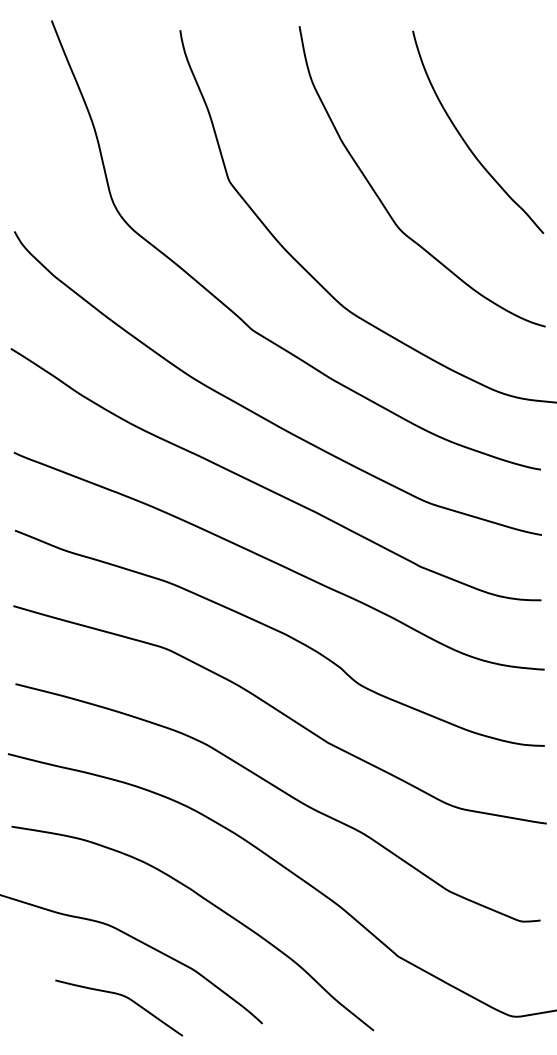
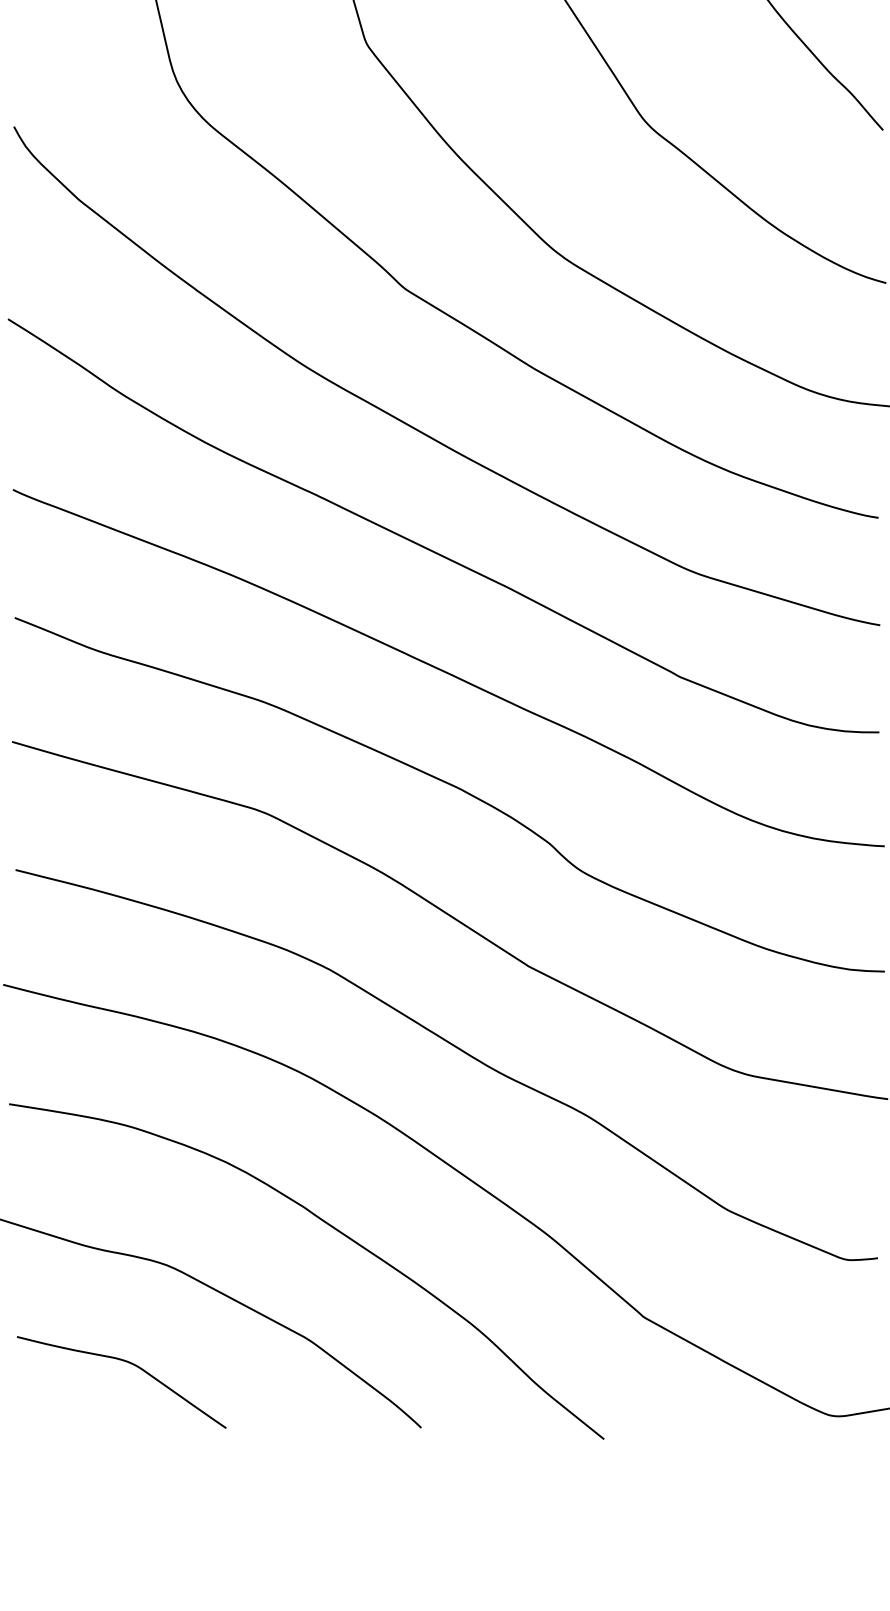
curve: (121, 996) -> (125, 1363), moved

